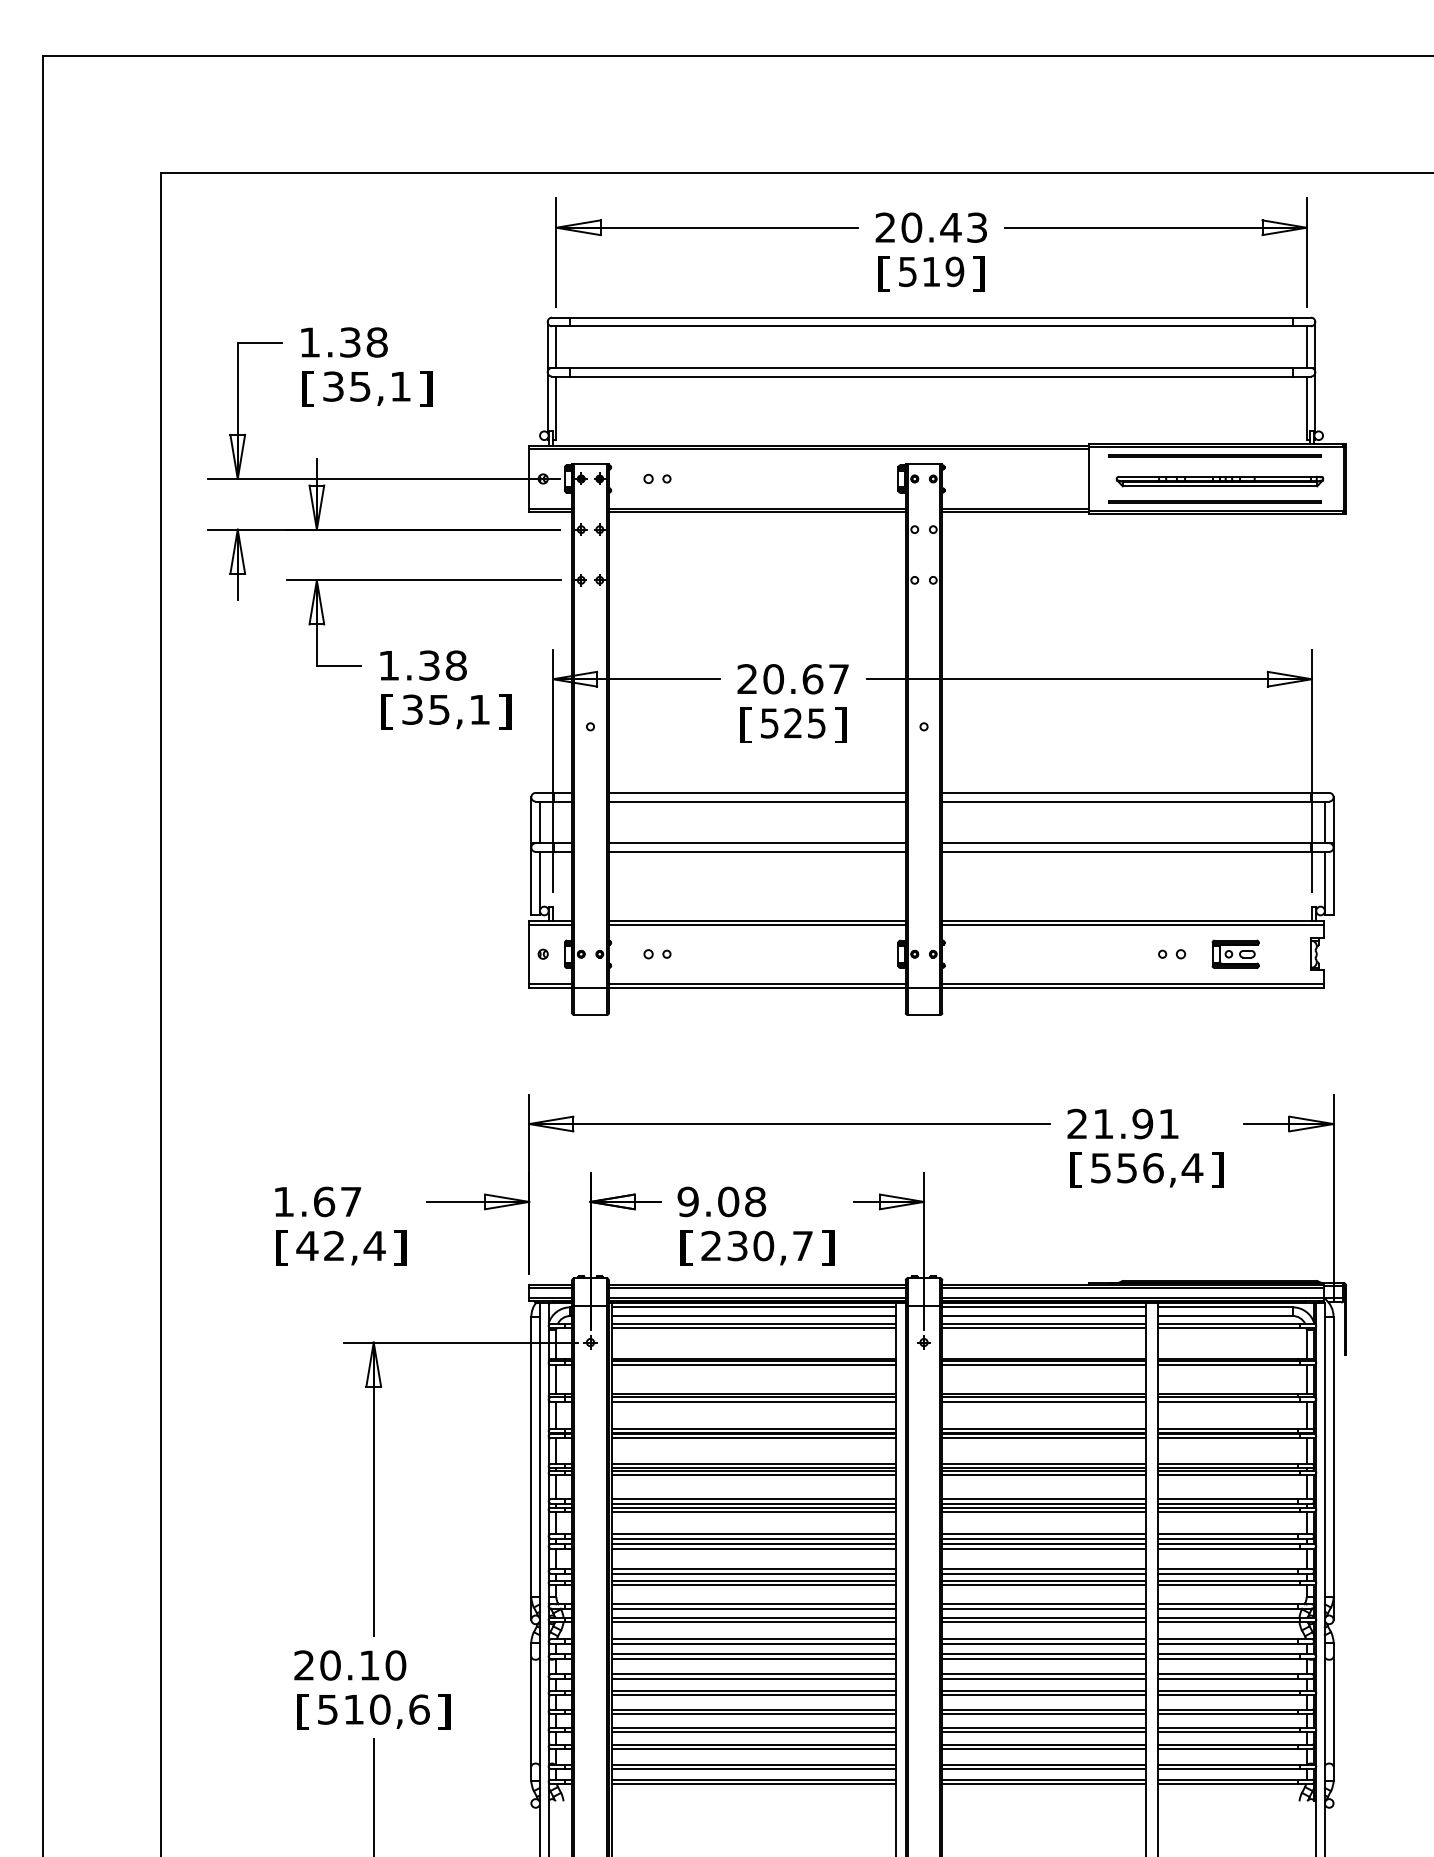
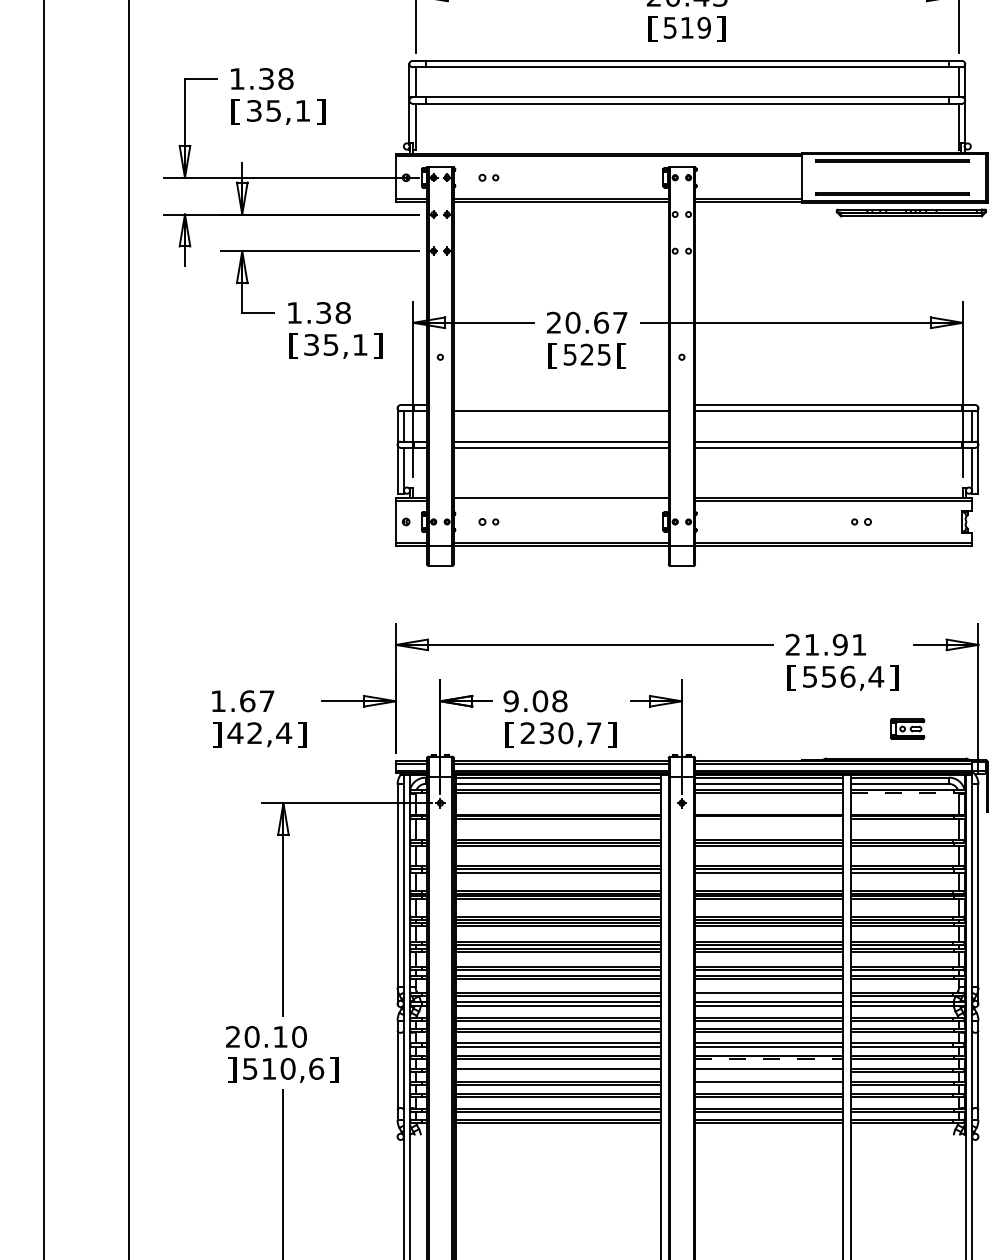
part: (1219, 481) -> (911, 212), moved
text: (840, 724) -> (621, 355), ] -> [
line: (756, 792) -> (560, 404), removed
line: (756, 924) -> (560, 500), removed
part: (1235, 953) -> (907, 728), moved
text: (282, 1247) -> (217, 734), [ -> ]
line: (1236, 1328) -> (908, 792), solid -> dashed
line: (1044, 1365) -> (769, 819), removed
line: (1044, 1608) -> (769, 995), removed
line: (1044, 1695) -> (769, 1058), solid -> dashed
text: (303, 1711) -> (232, 1070), [ -> ]
line: (753, 1713) -> (558, 1071), removed
line: (1044, 1713) -> (769, 1071), removed
line: (1044, 1732) -> (769, 1085), removed

